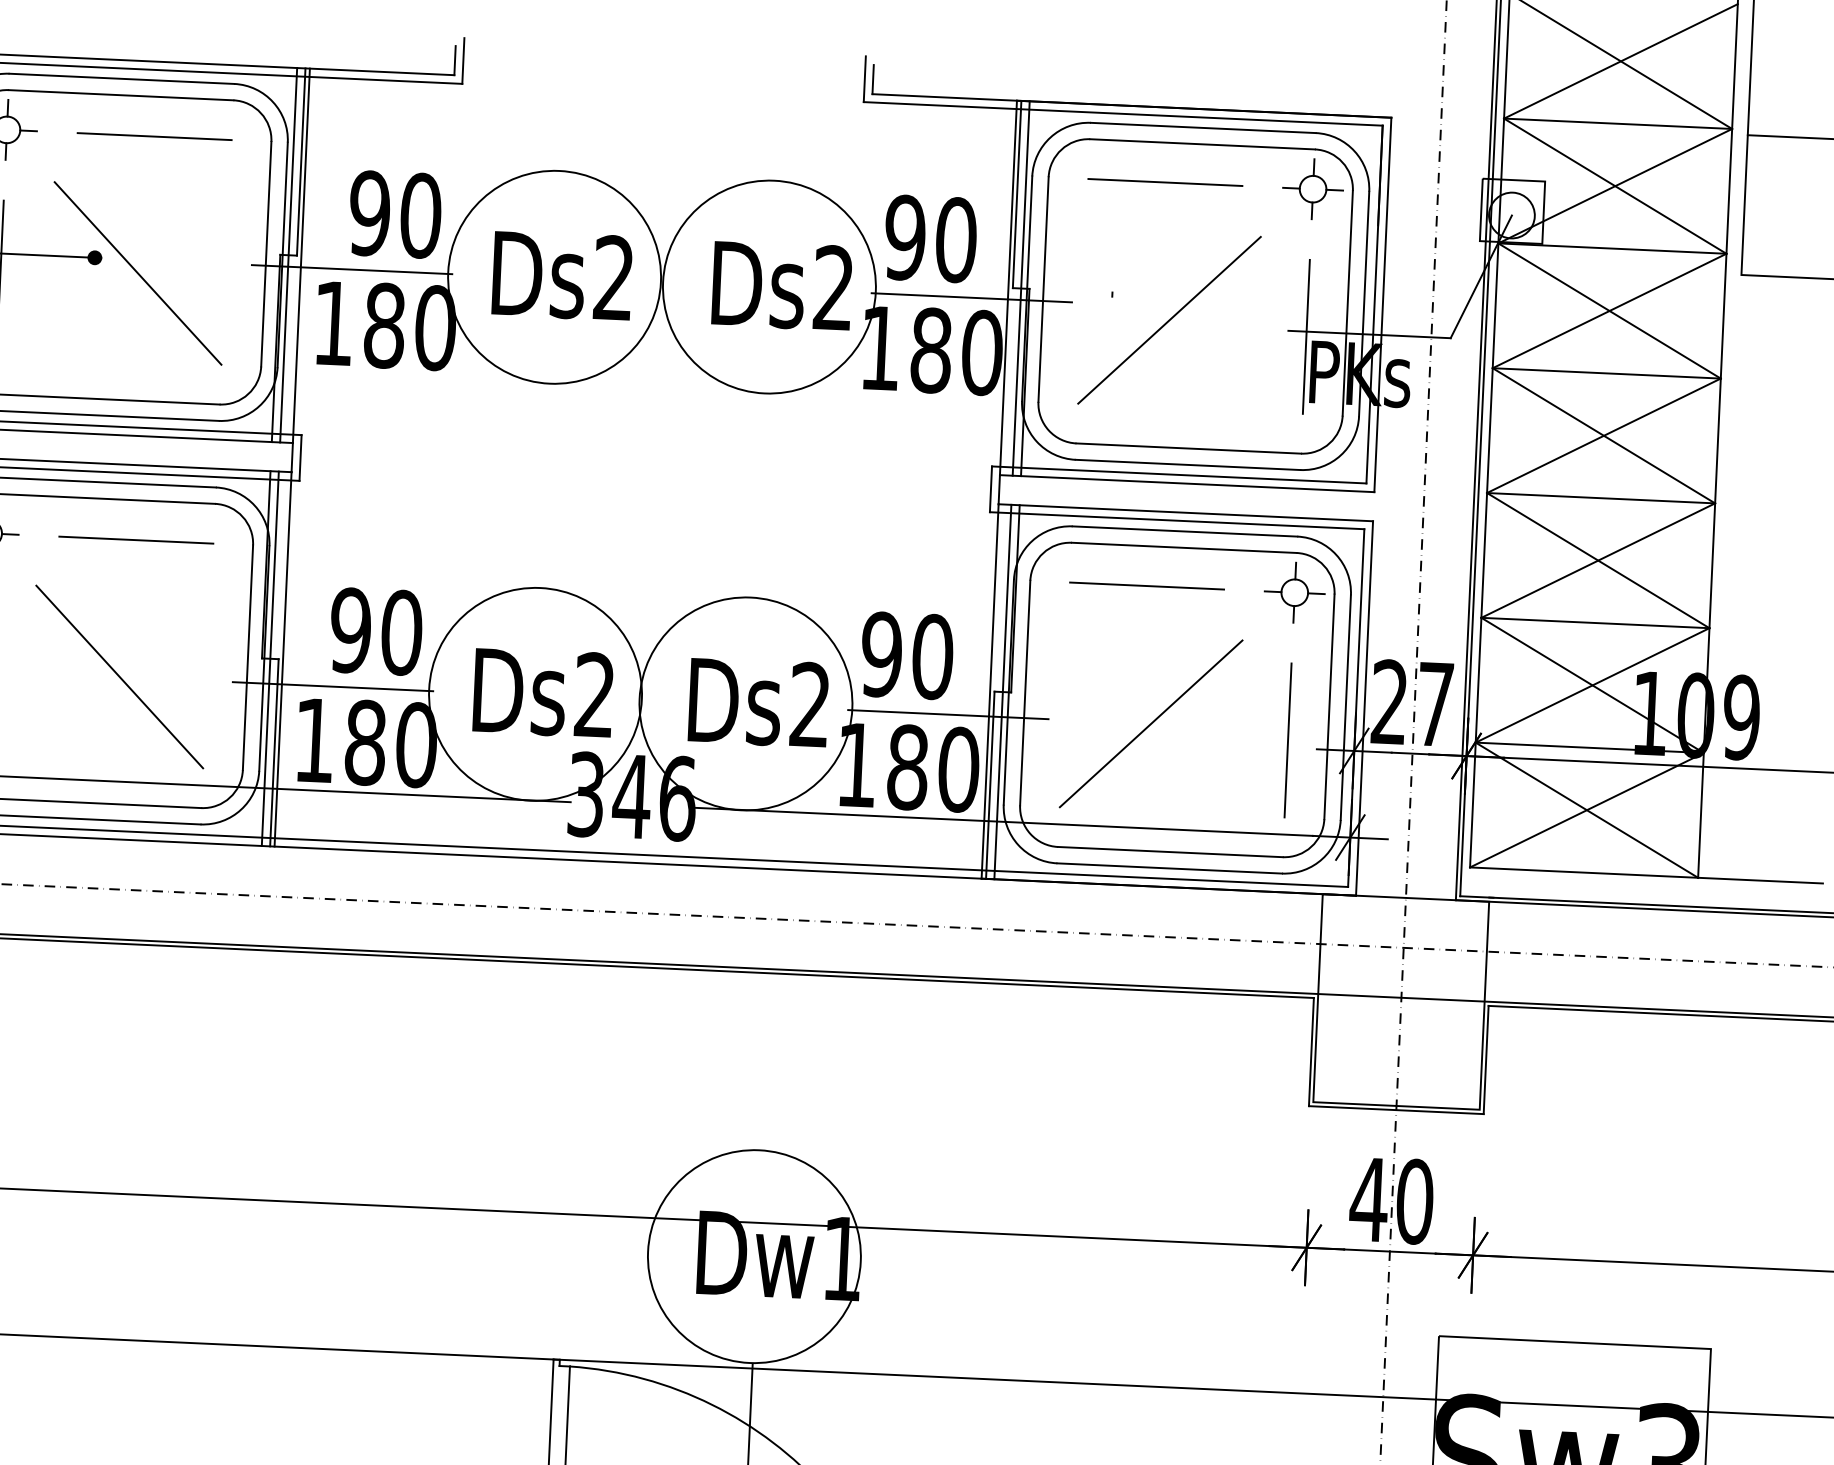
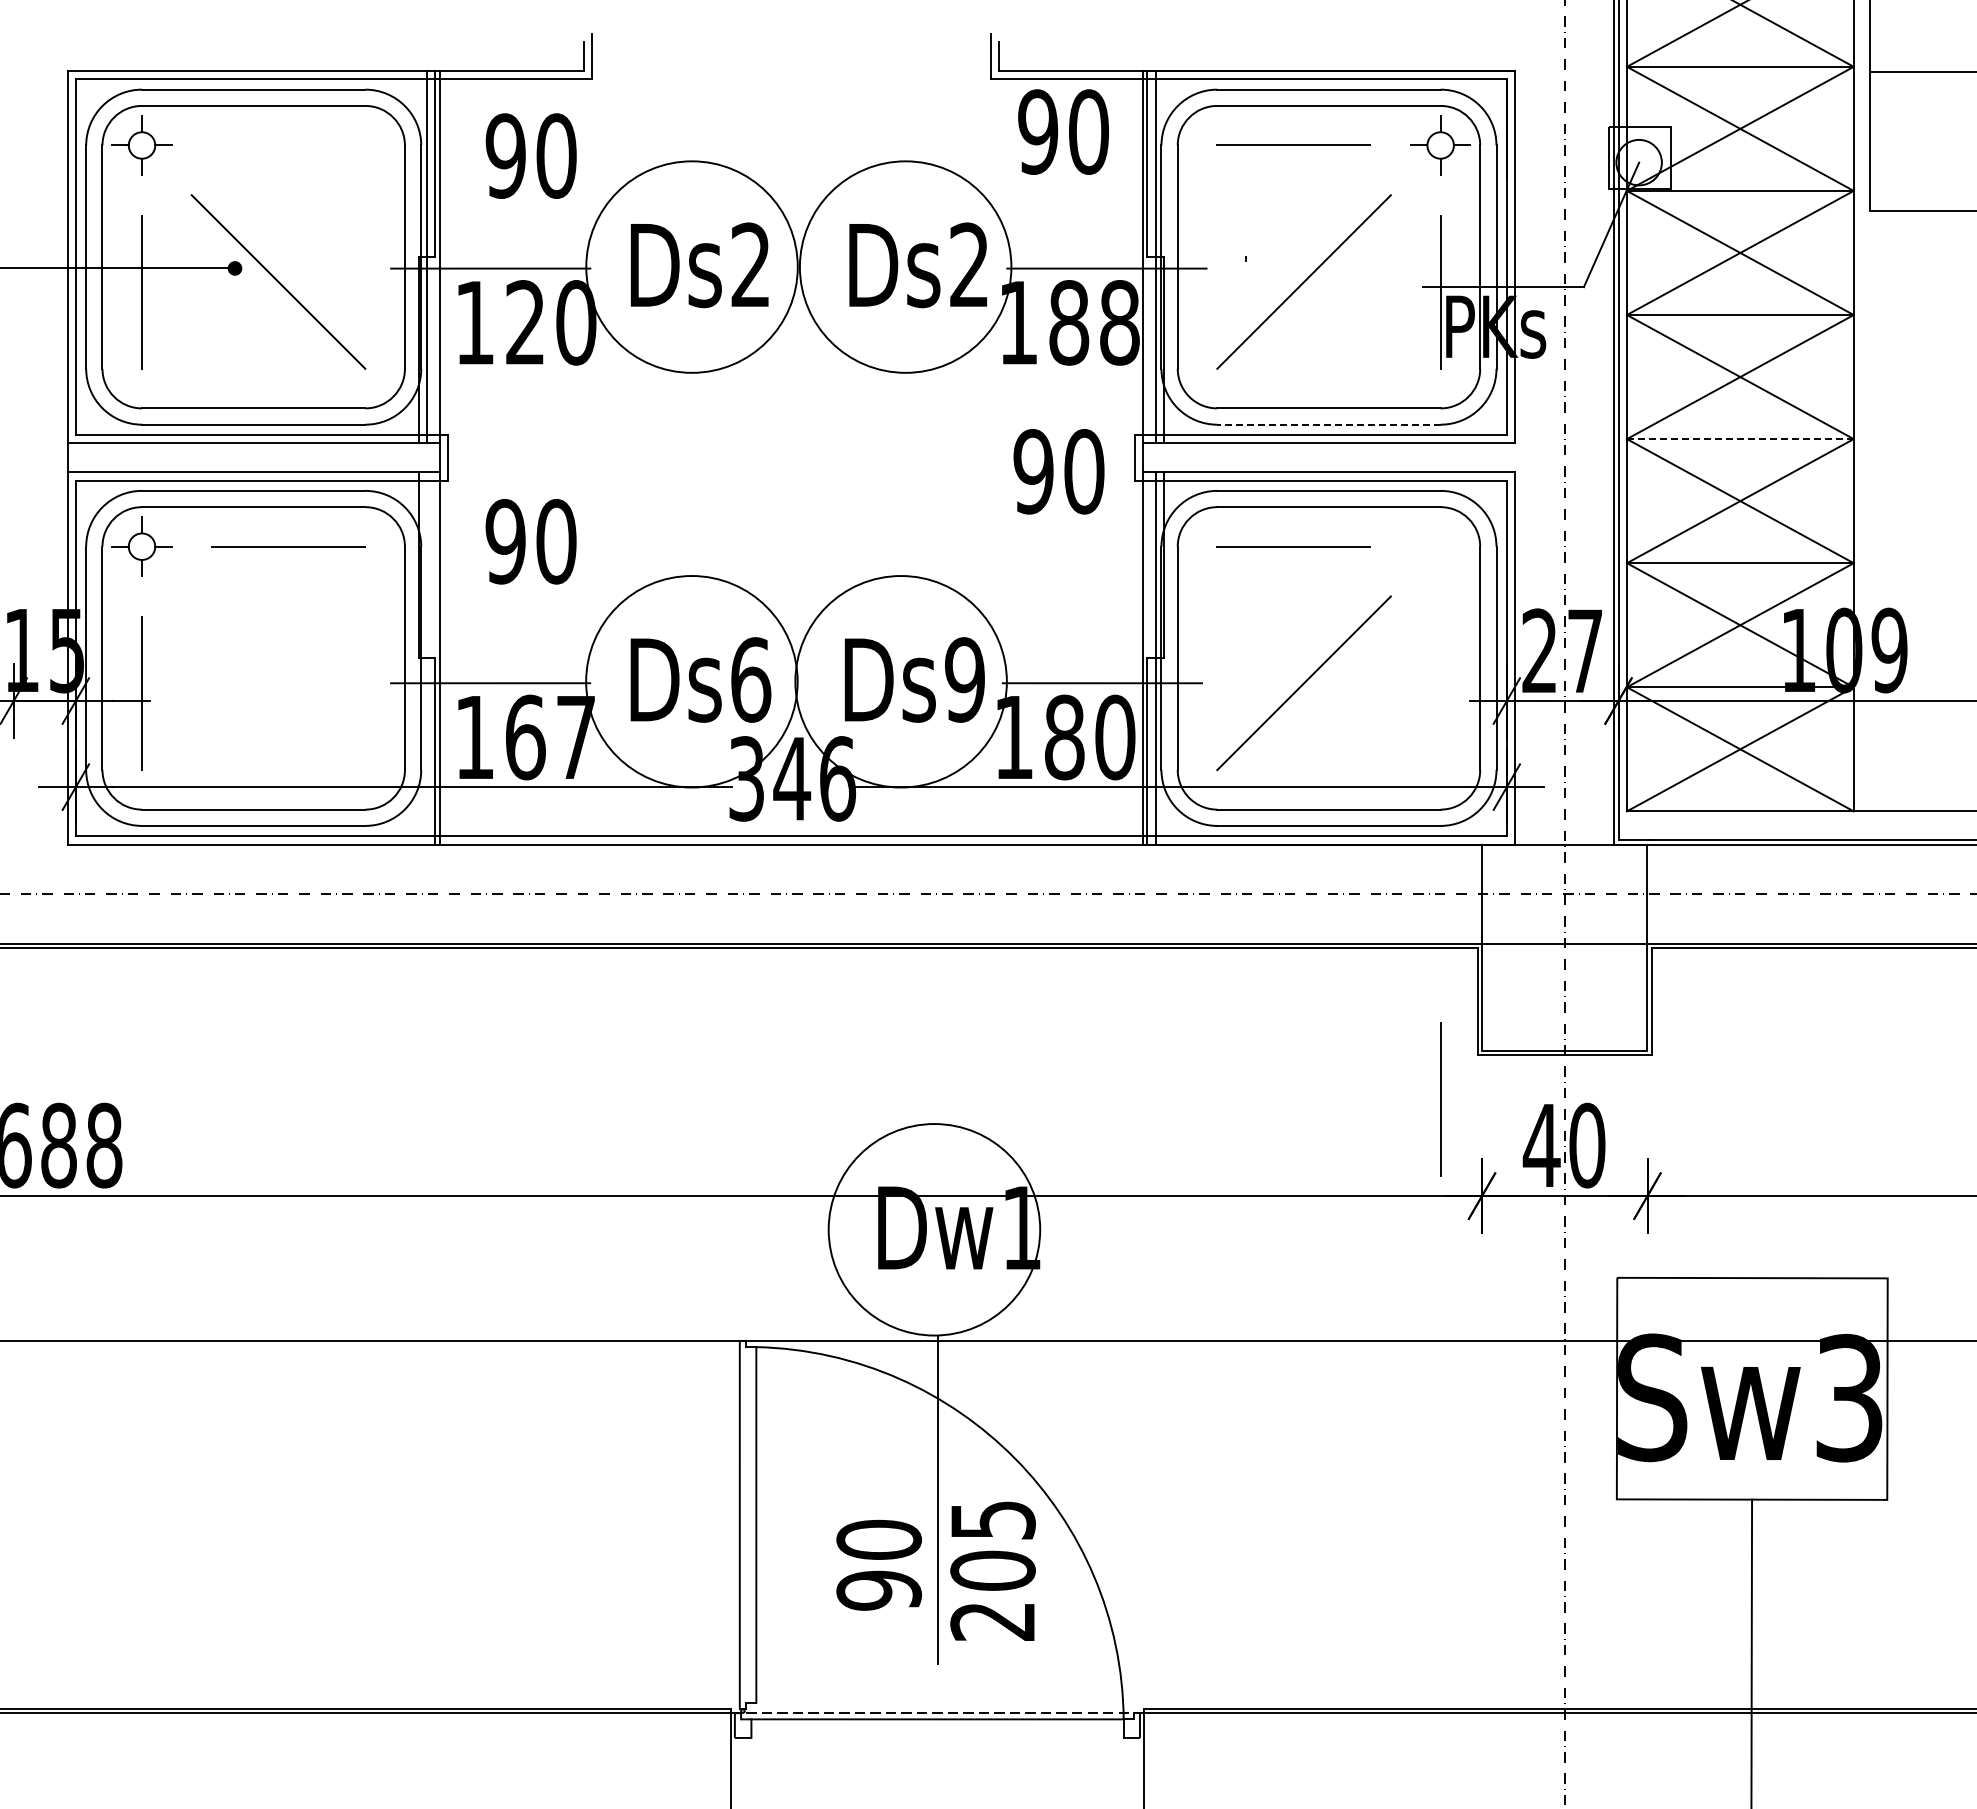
line: (154, 136) -> (288, 145), removed
text: (394, 214) -> (530, 155), moved
text: (930, 238) -> (1063, 131), moved
text: (384, 325) -> (525, 322), 180 -> 120
text: (981, 352) -> (1119, 322), 180 -> 188
line: (1187, 464) -> (1328, 424), solid -> dashed
line: (1600, 498) -> (1739, 439), solid -> dashed
part: (1294, 592) -> (1440, 546), removed
text: (375, 631) -> (530, 541), moved
text: (906, 655) -> (1058, 471), moved
line: (270, 658) -> (427, 658), removed
line: (119, 677) -> (278, 683), removed
text: (595, 694) -> (751, 679), Ds2 -> Ds6
text: (809, 704) -> (964, 679), Ds2 -> Ds9
line: (1287, 740) -> (1440, 1099), moved
text: (390, 743) -> (550, 737), 180 -> 167

